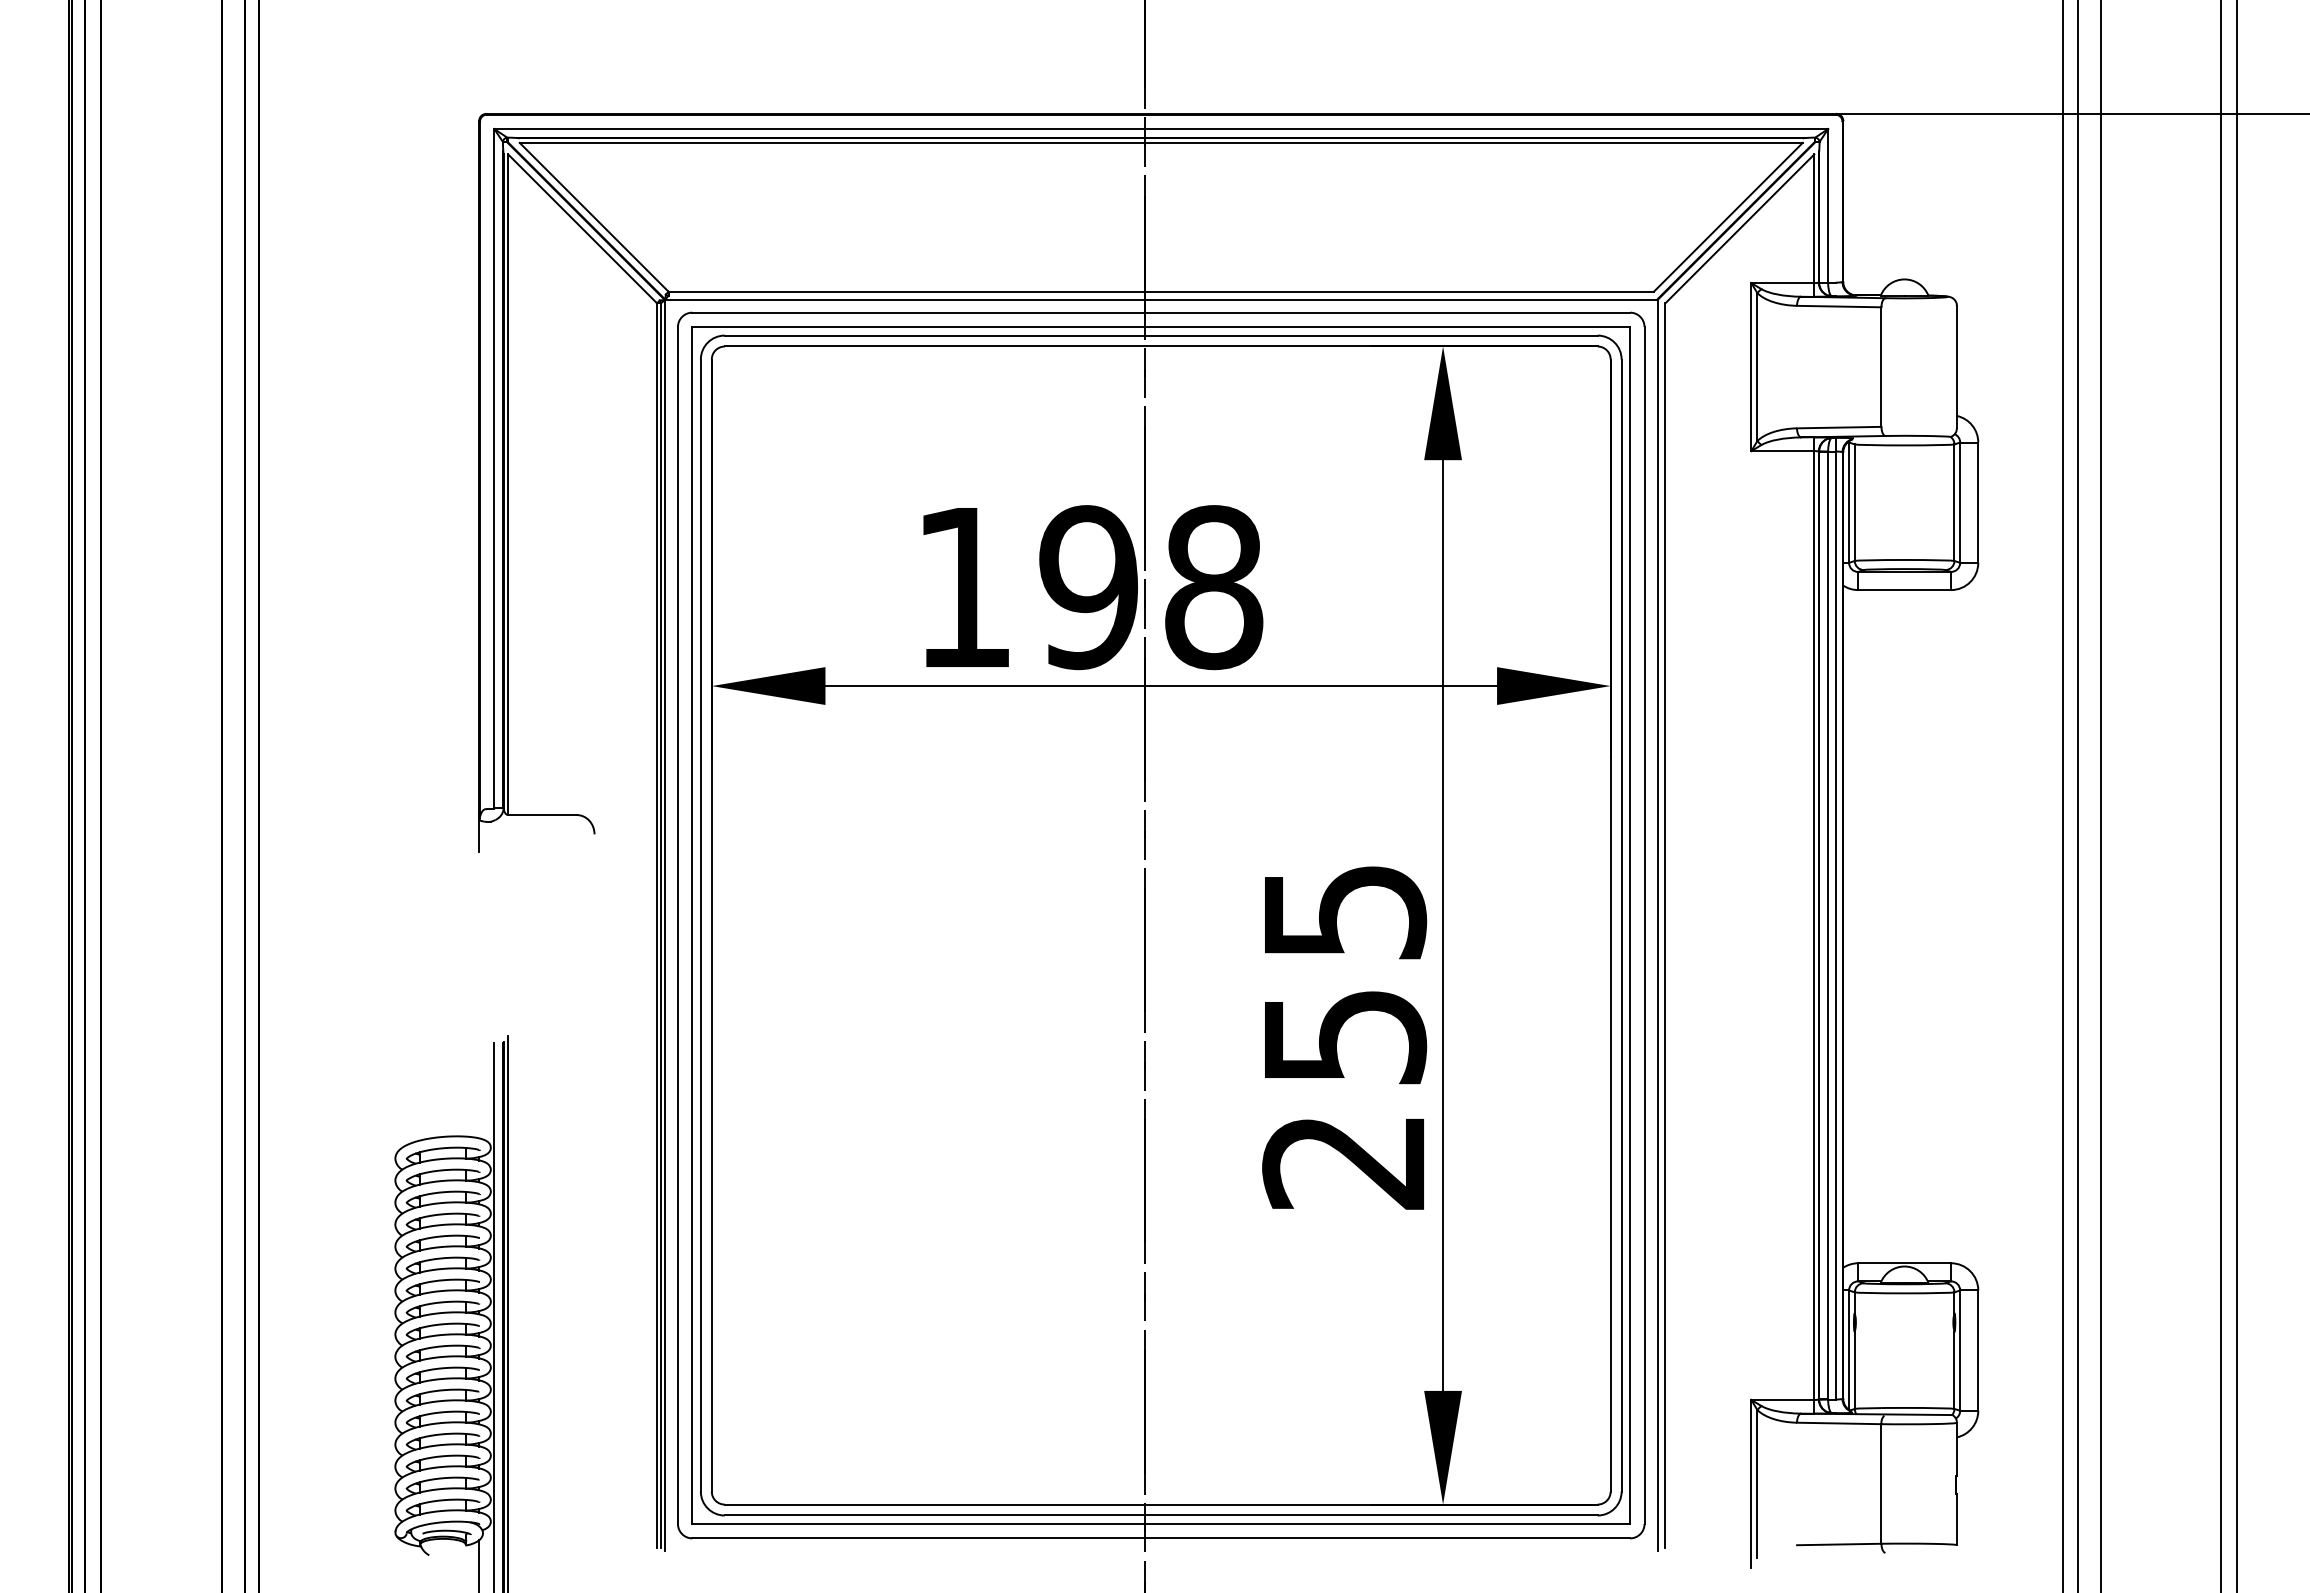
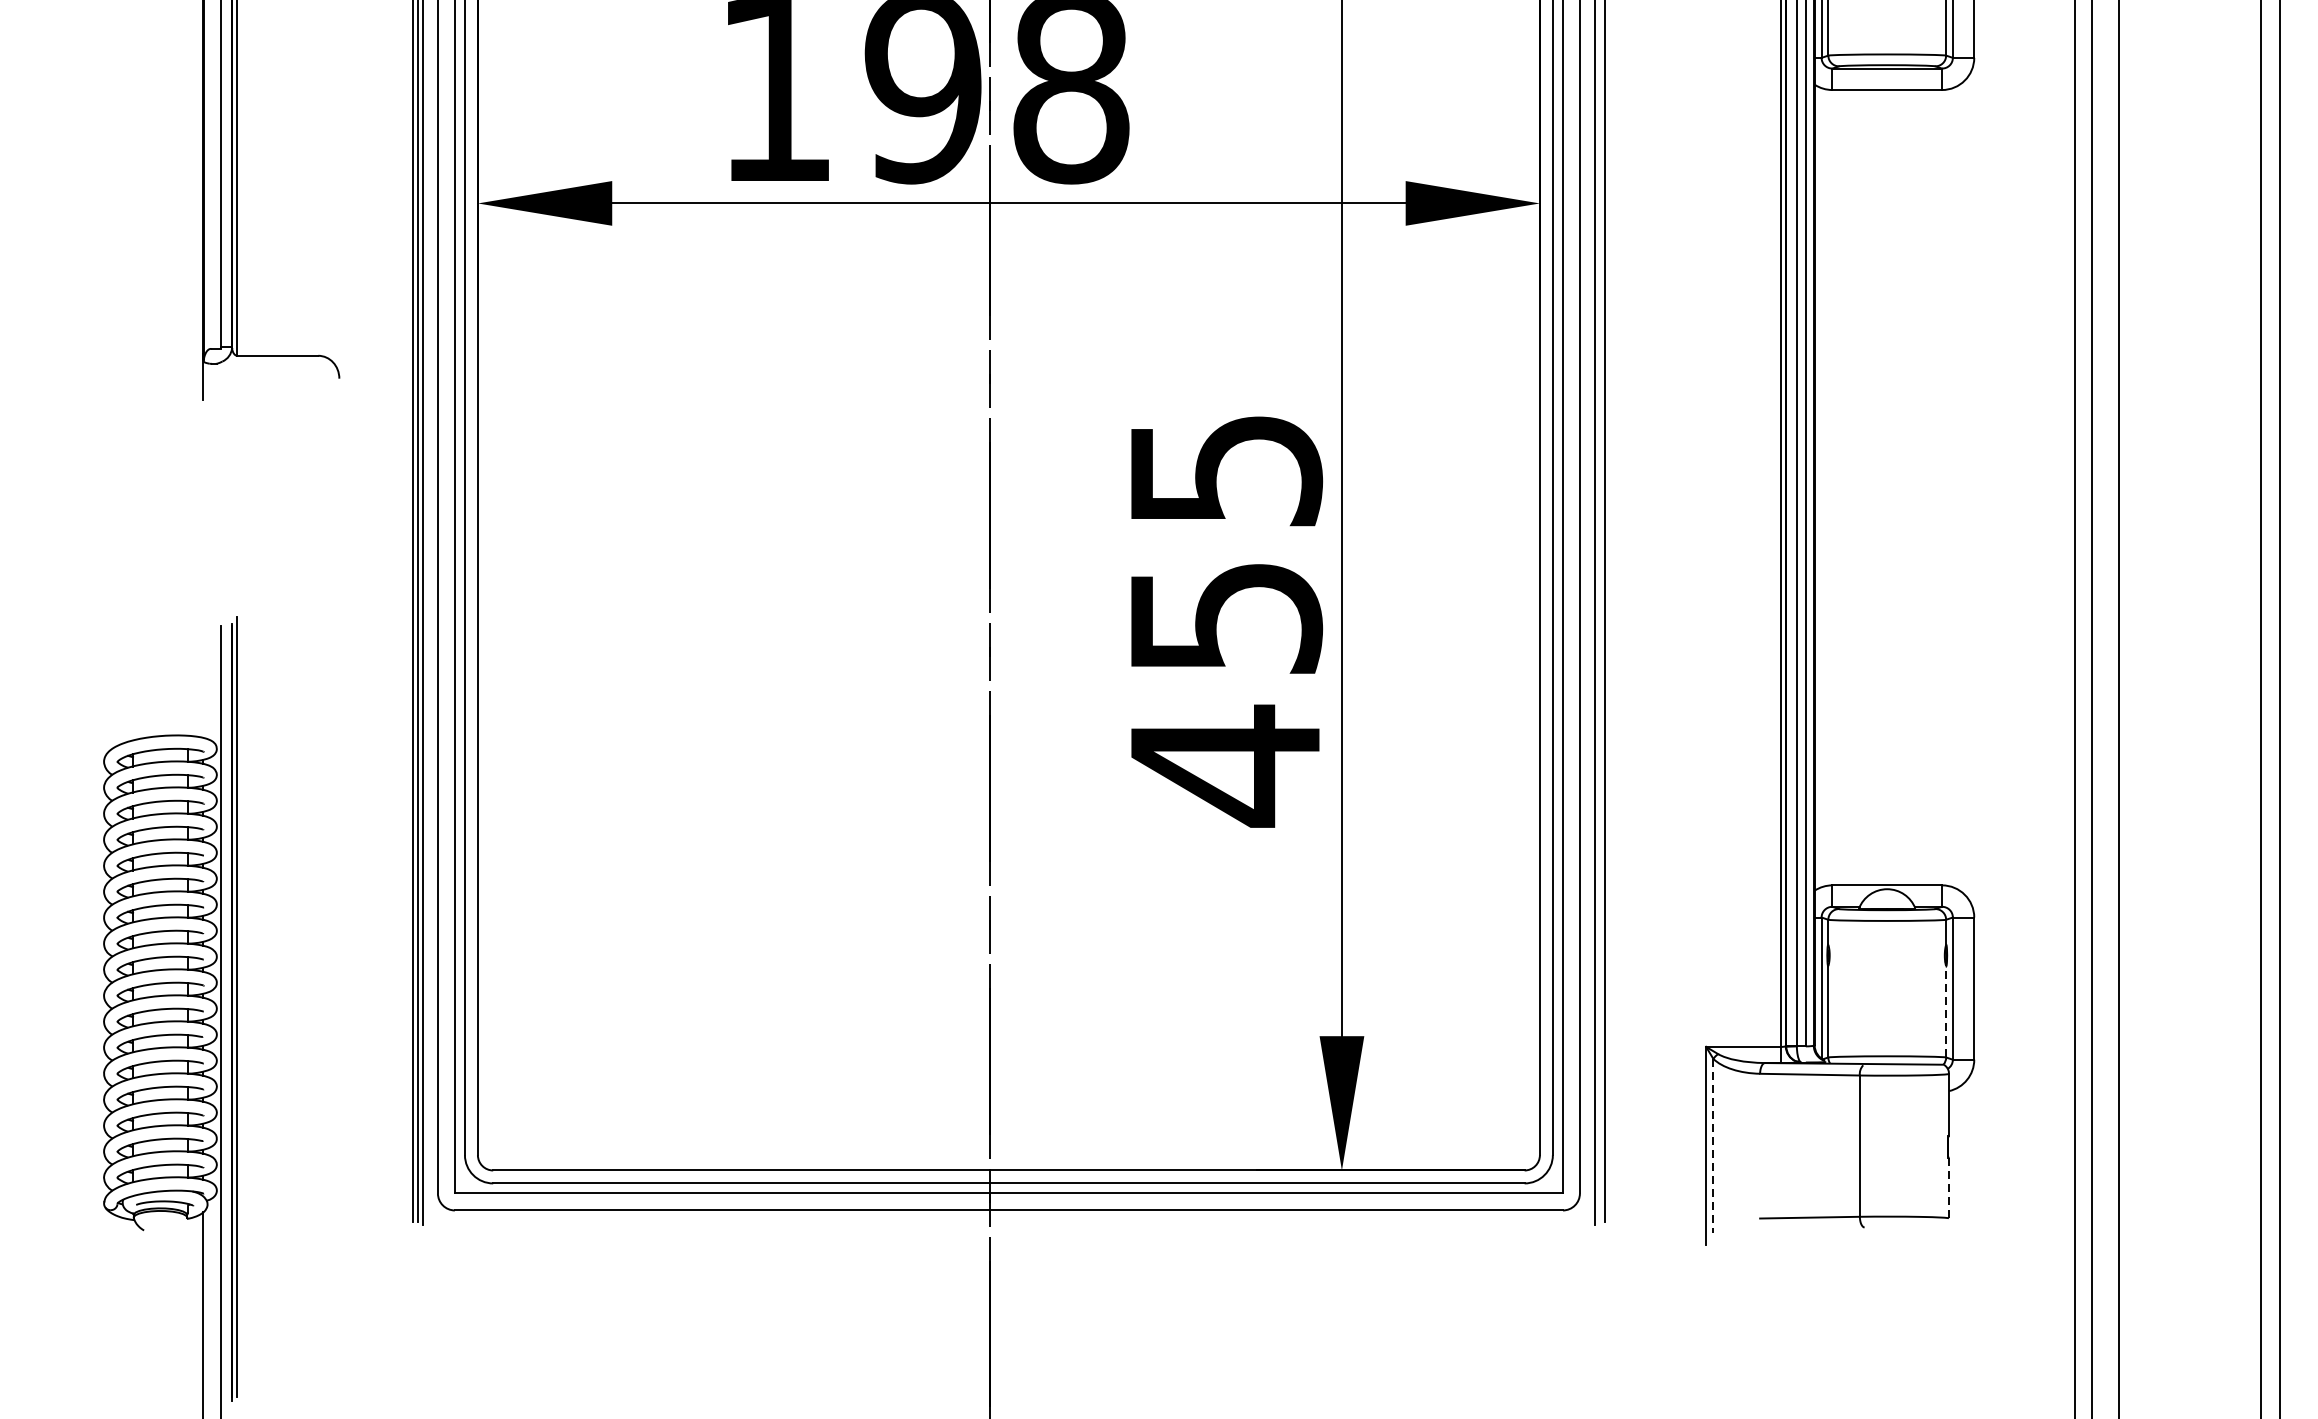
text: (1342, 1162) -> (1223, 766), 255 -> 455
line: (1954, 1370) -> (1946, 1012), solid -> dashed
line: (1757, 1483) -> (1713, 1145), solid -> dashed
line: (1956, 1519) -> (1948, 1188), solid -> dashed

